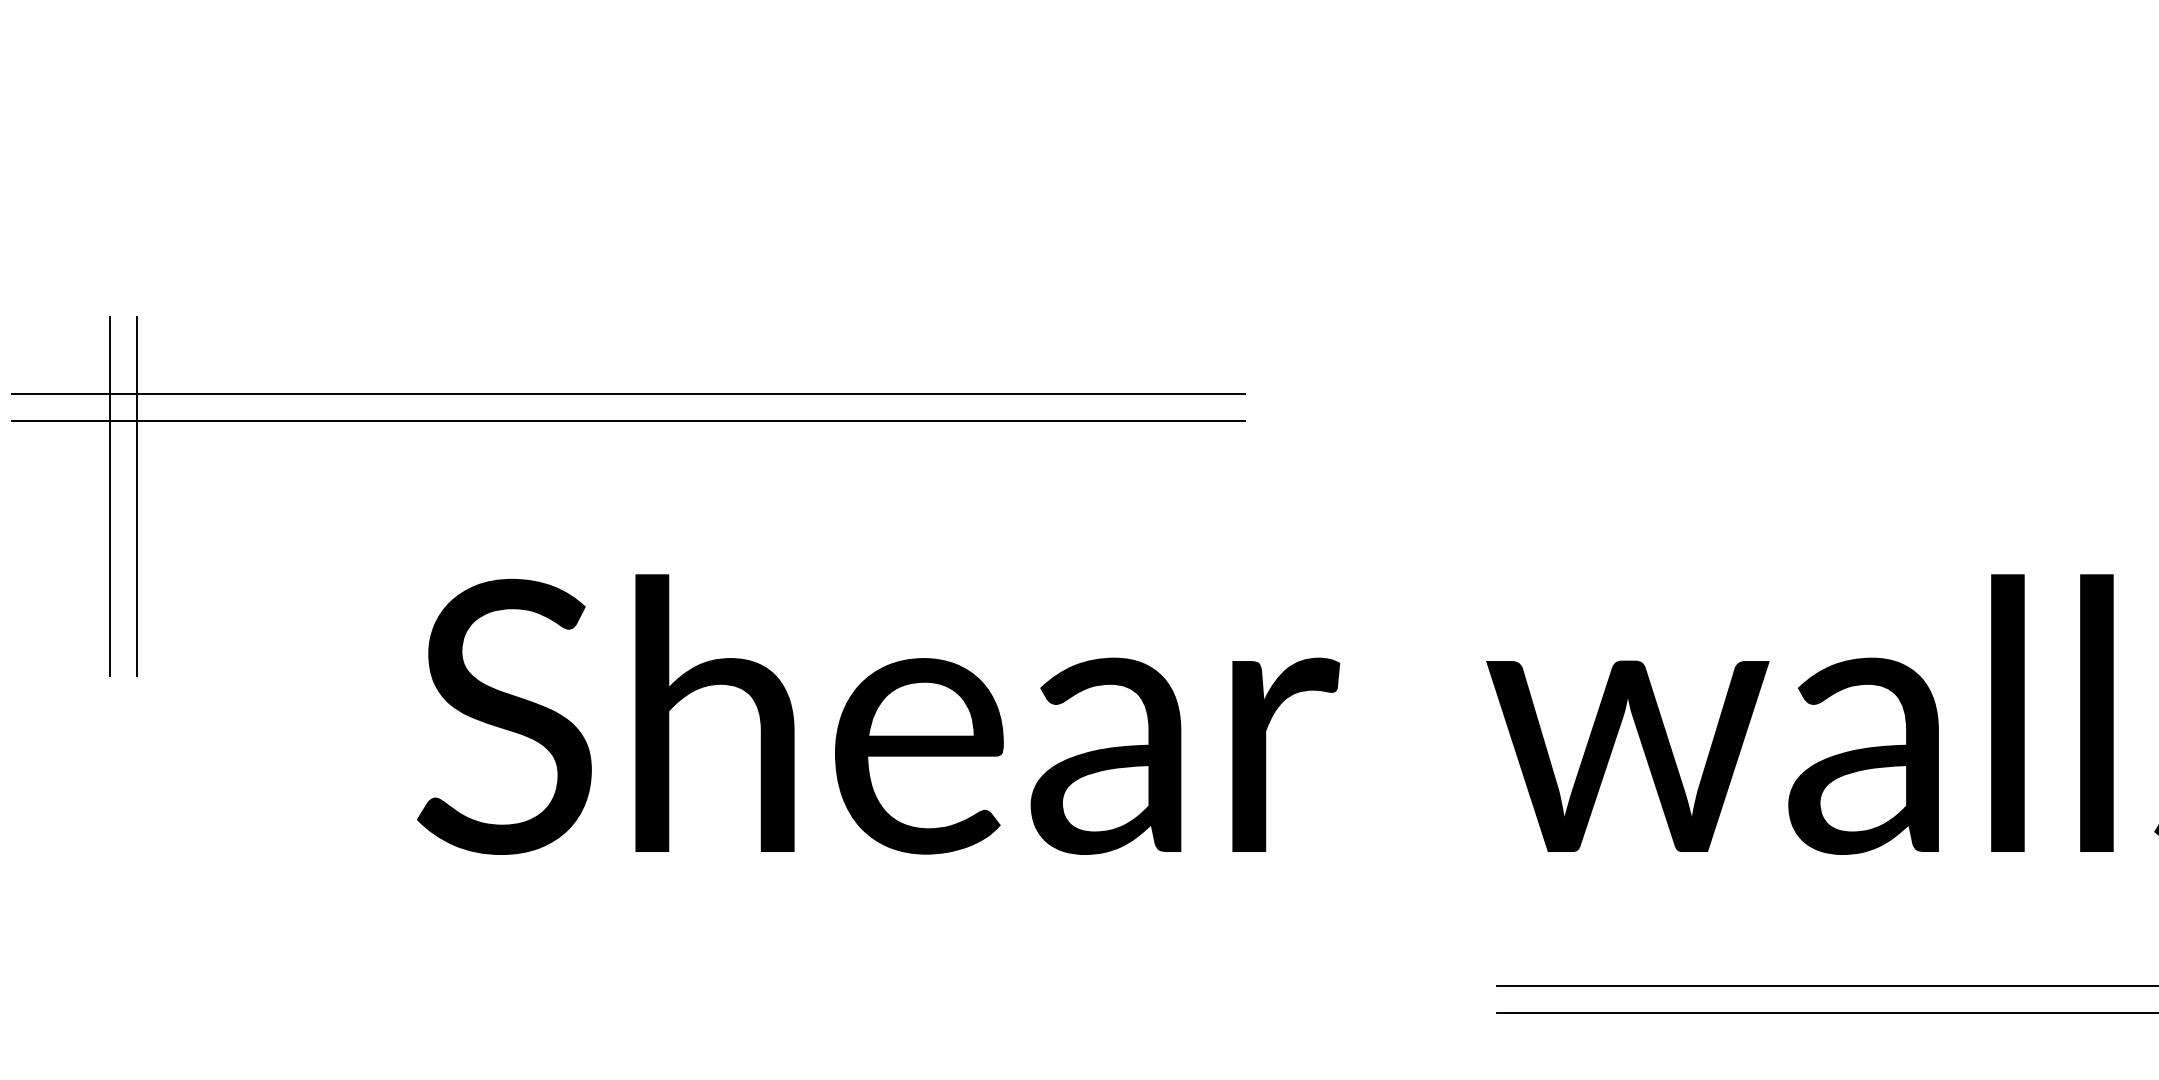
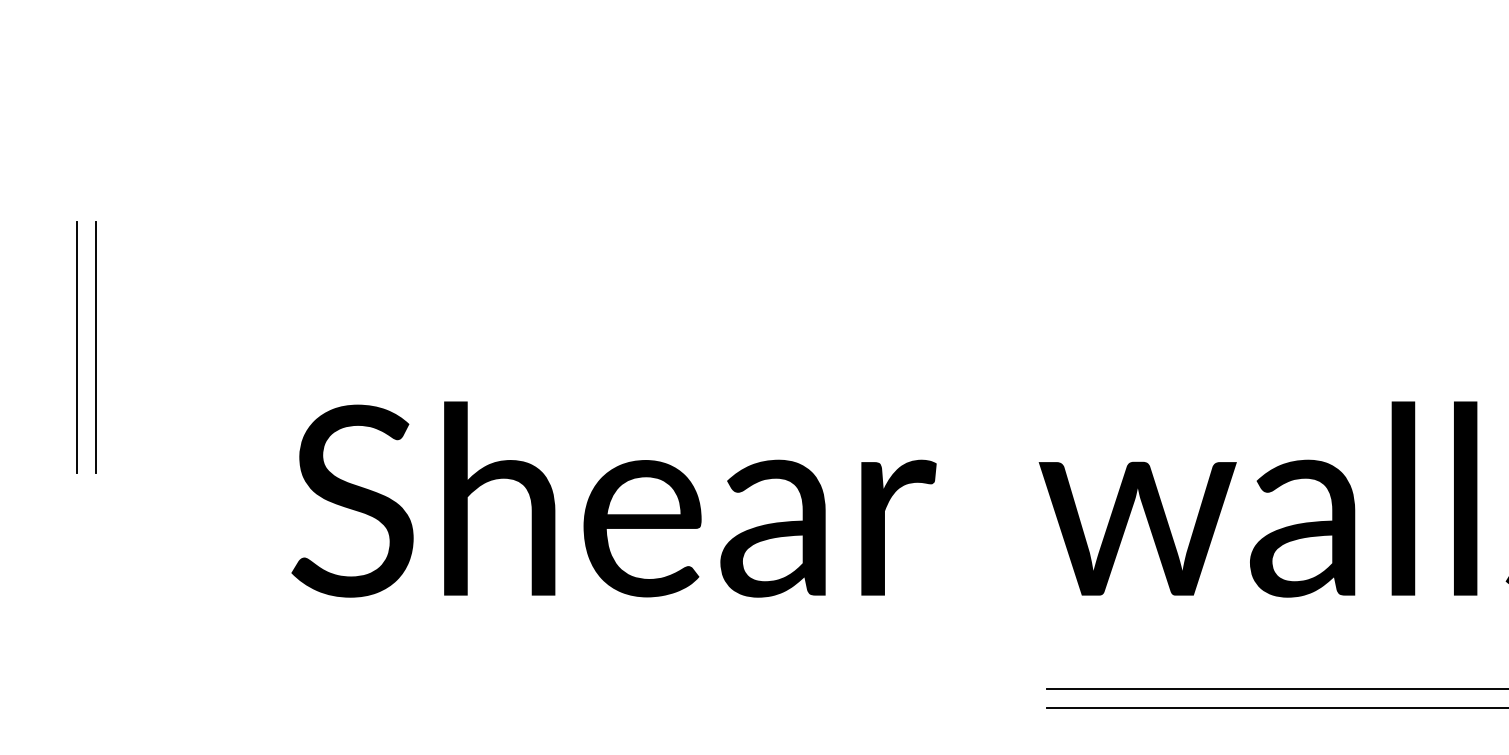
line: (628, 394) -> (439, 275), removed
line: (628, 421) -> (439, 294), removed

